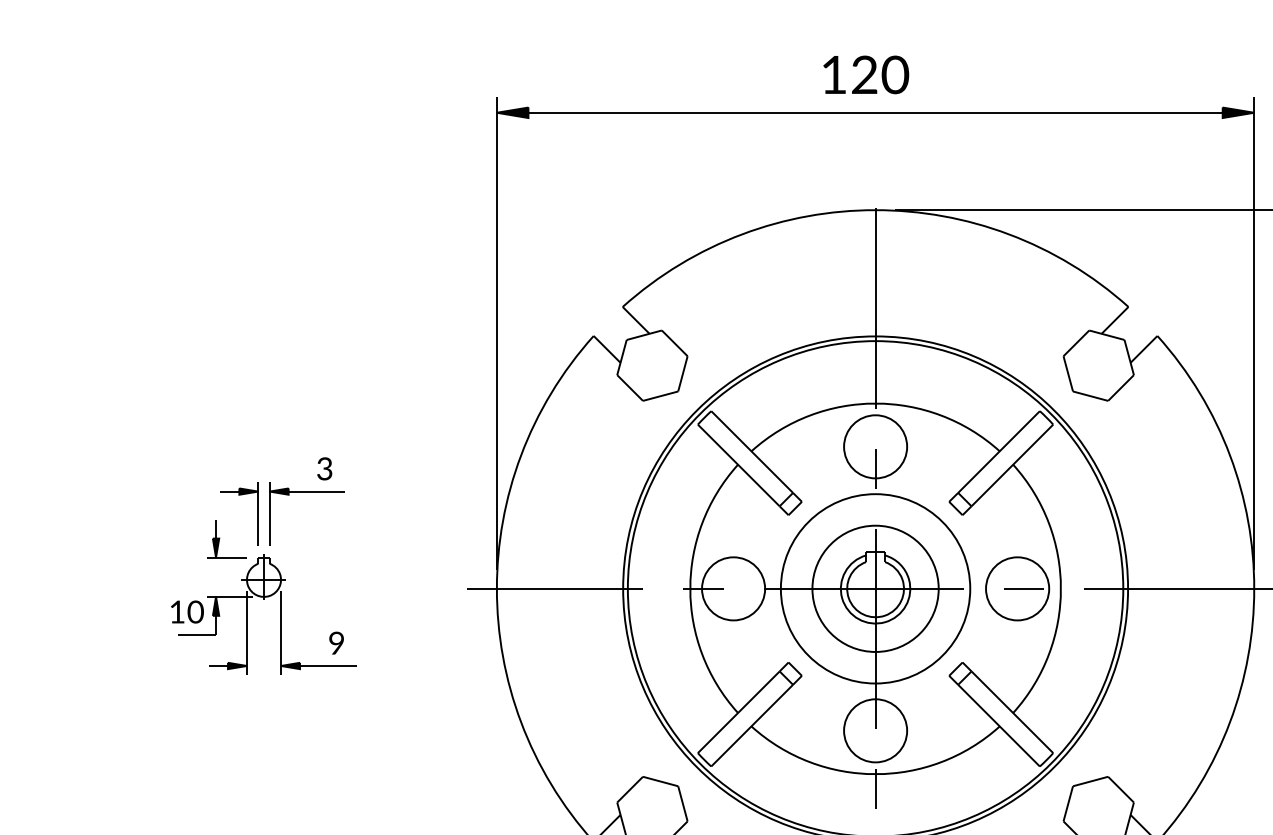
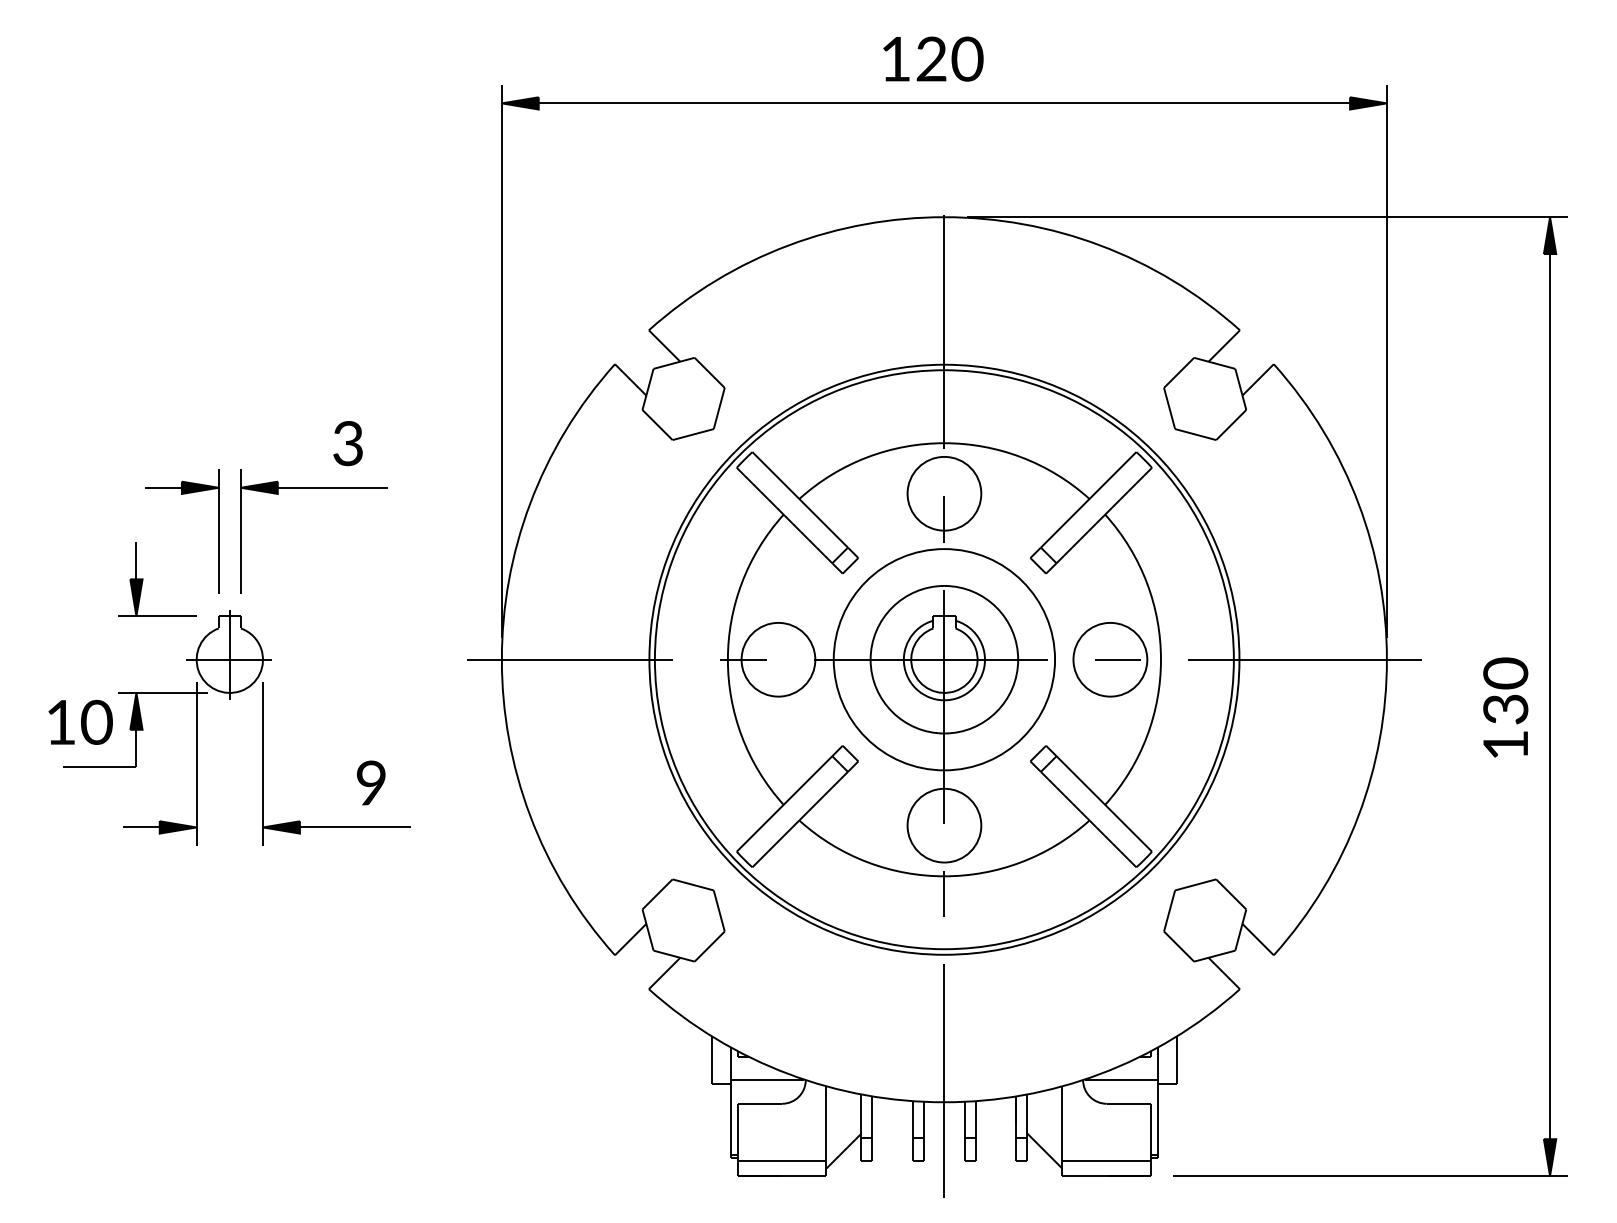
part: (263, 566) -> (229, 633), size x1.67

